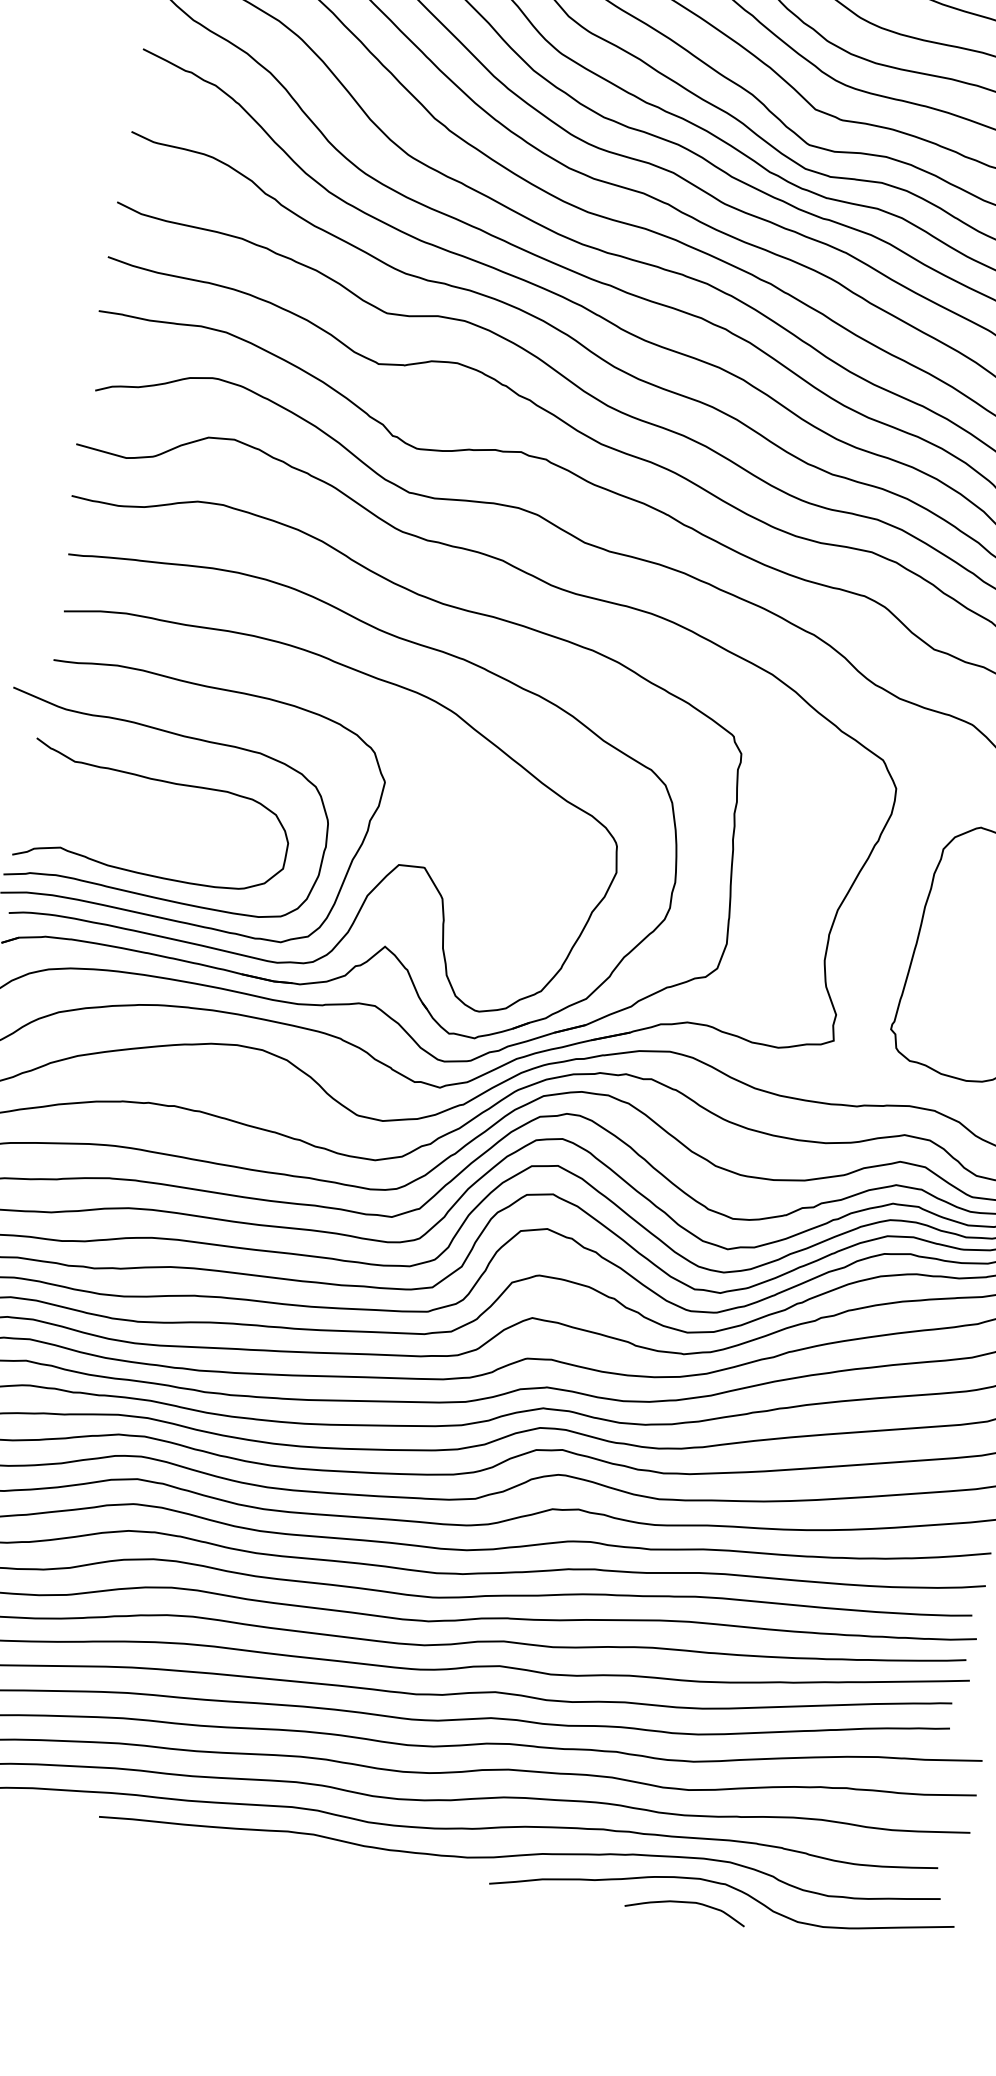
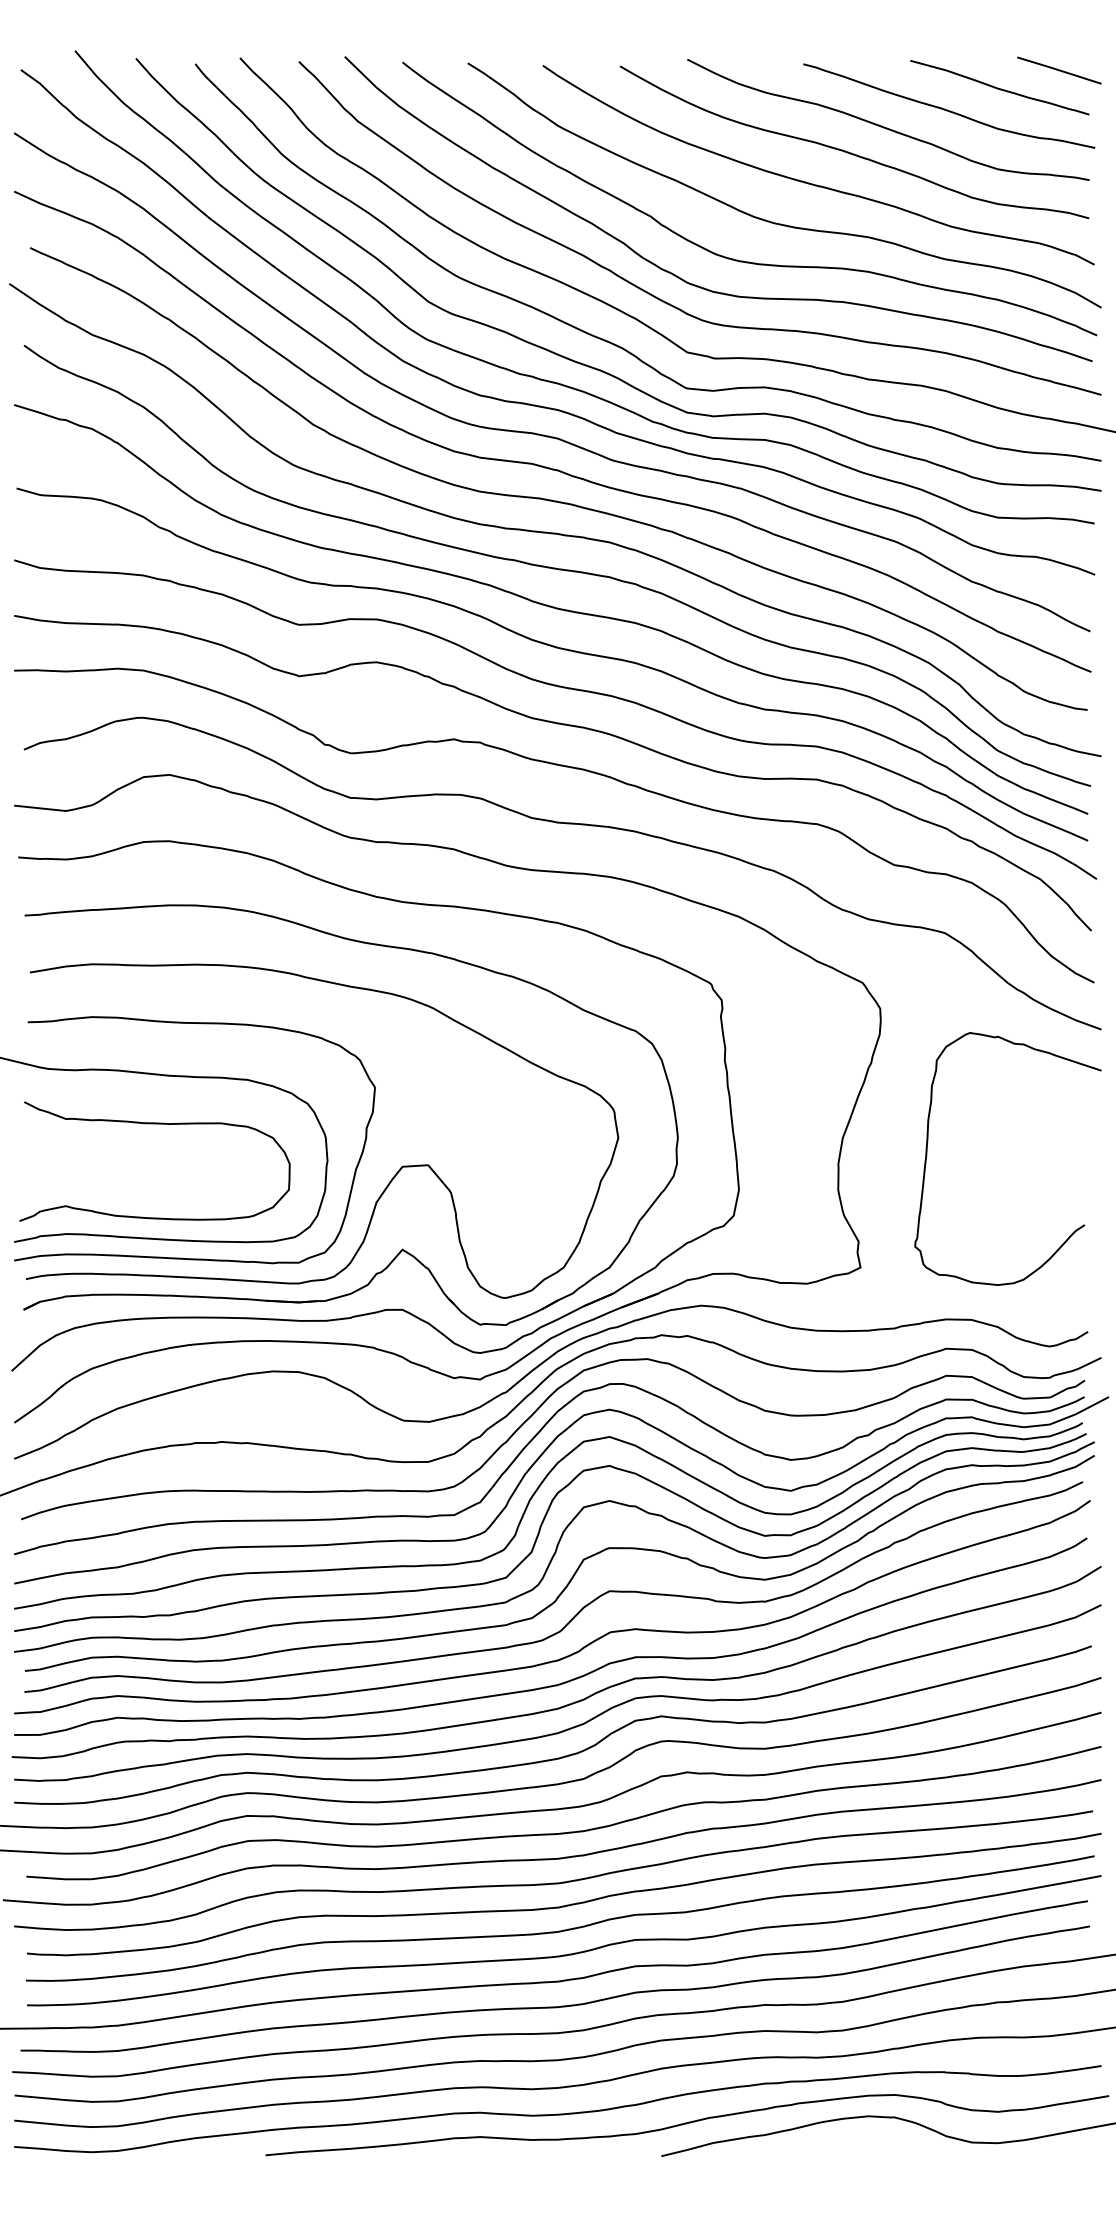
curve: (686, 1903) -> (859, 2142), removed

